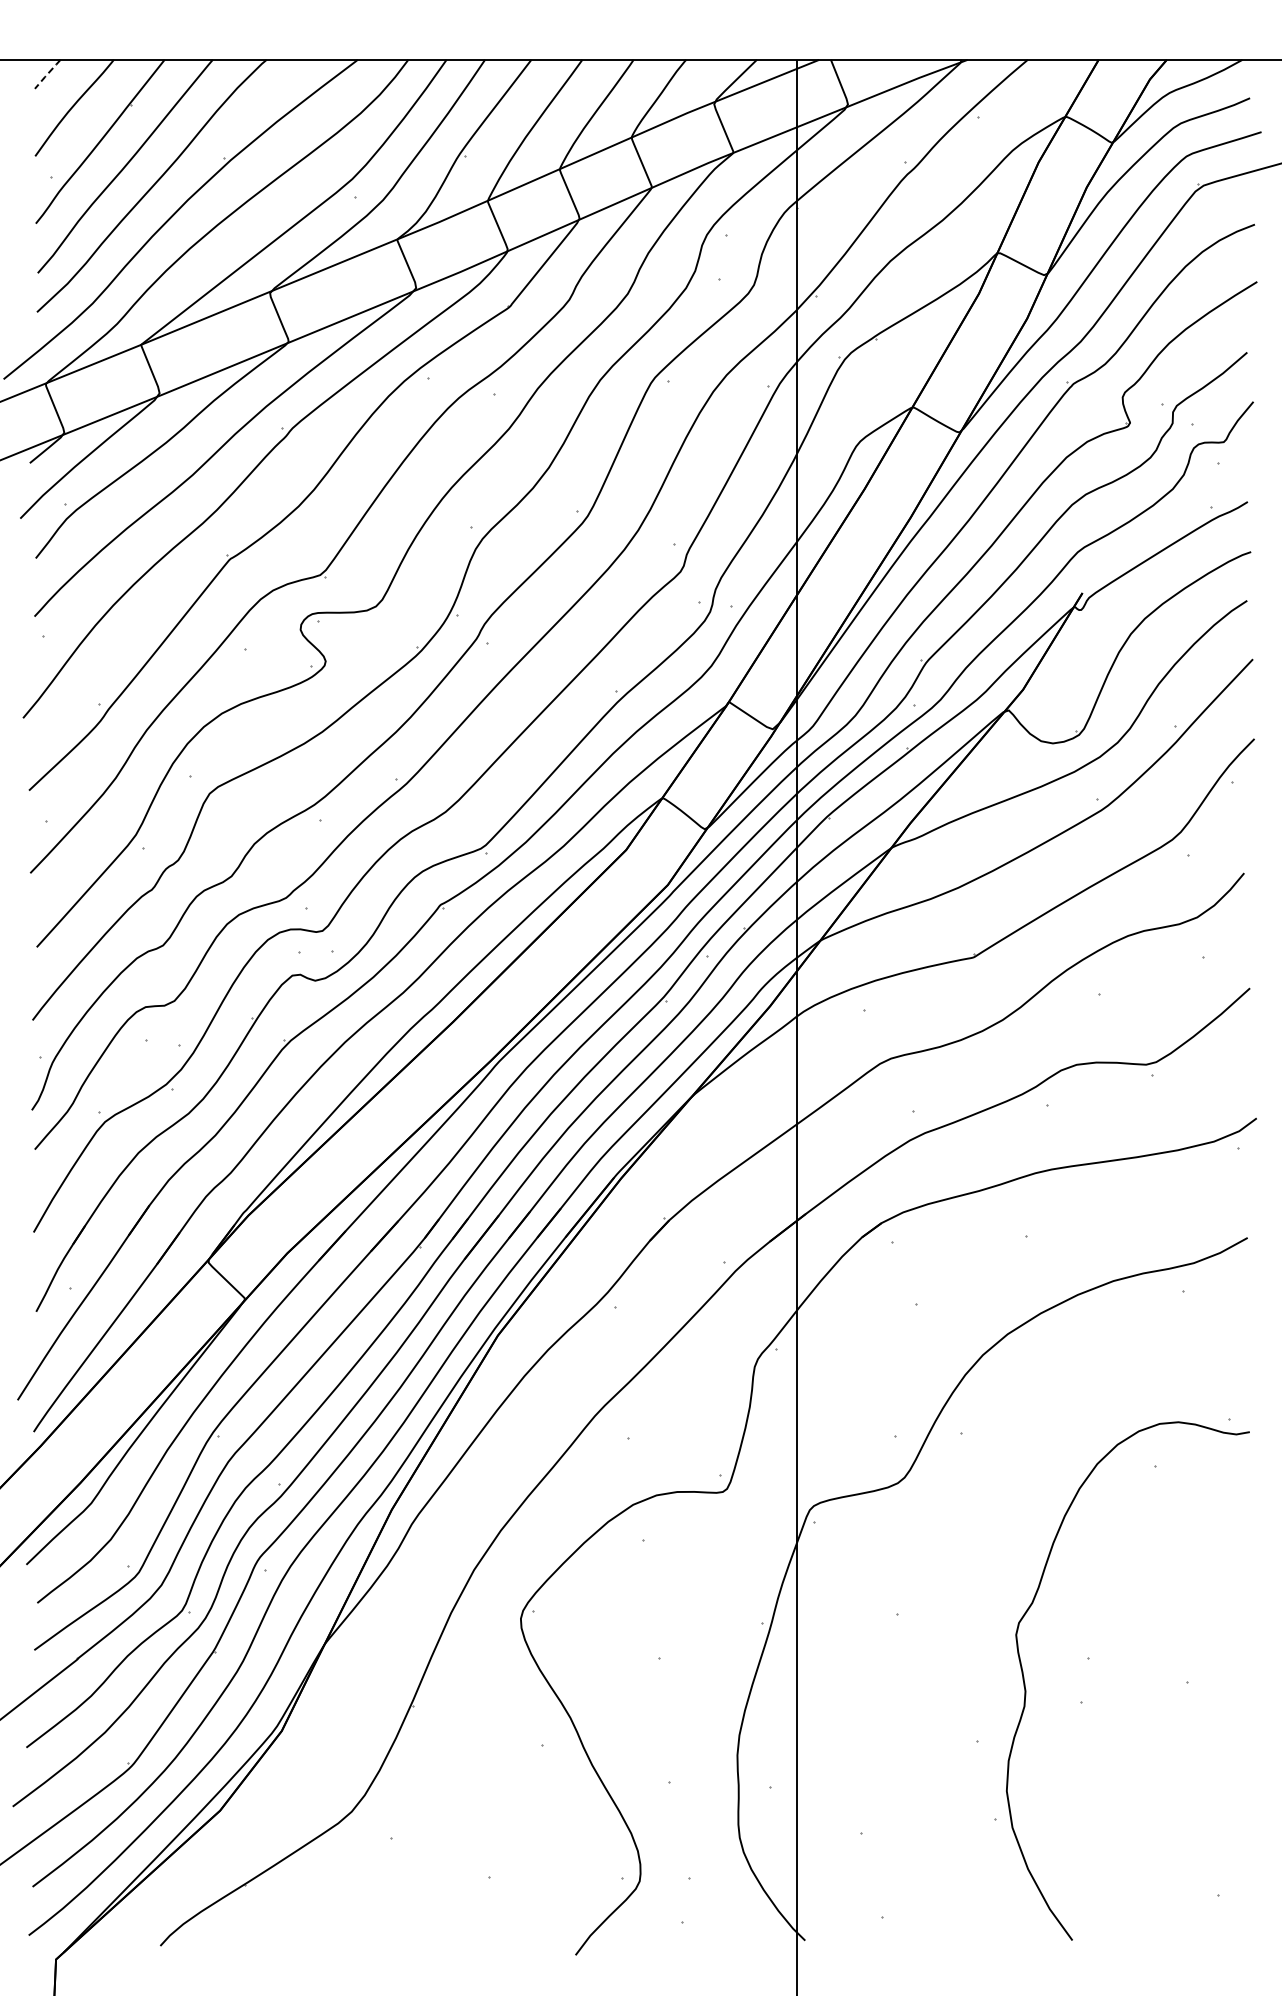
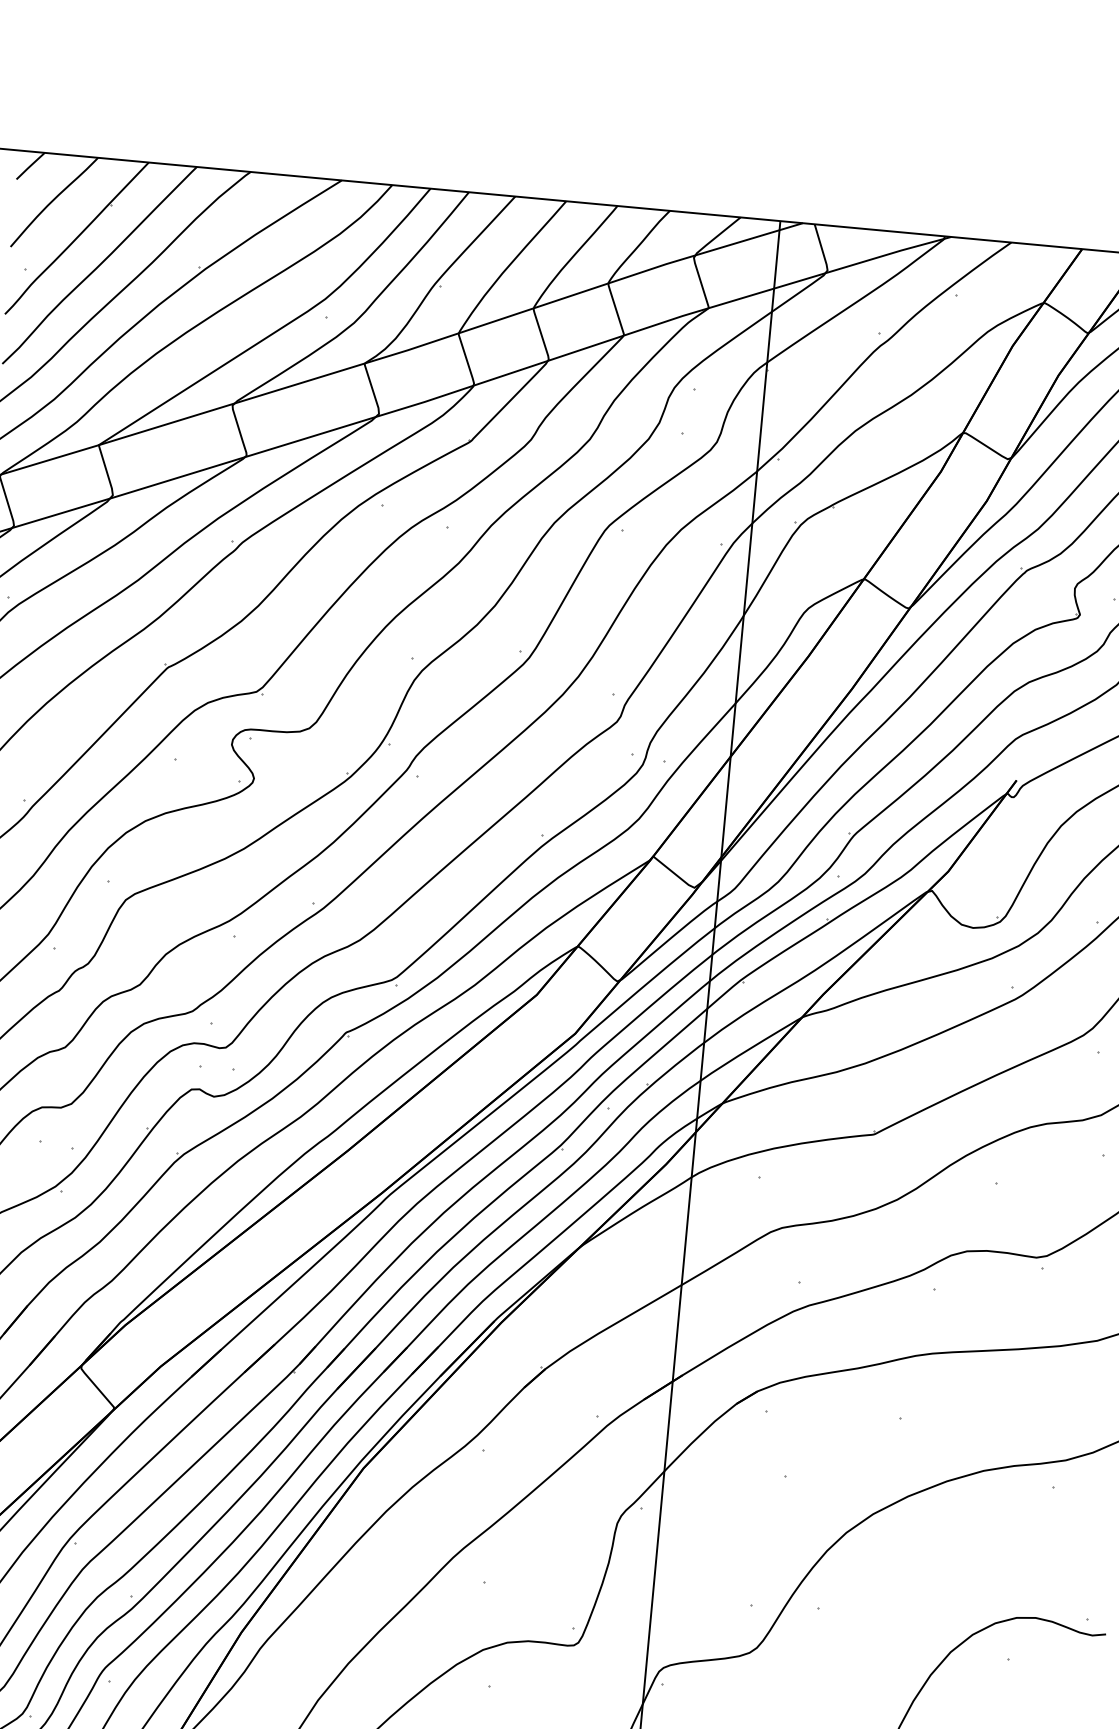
line: (47, 74) -> (30, 166), dashed -> solid

